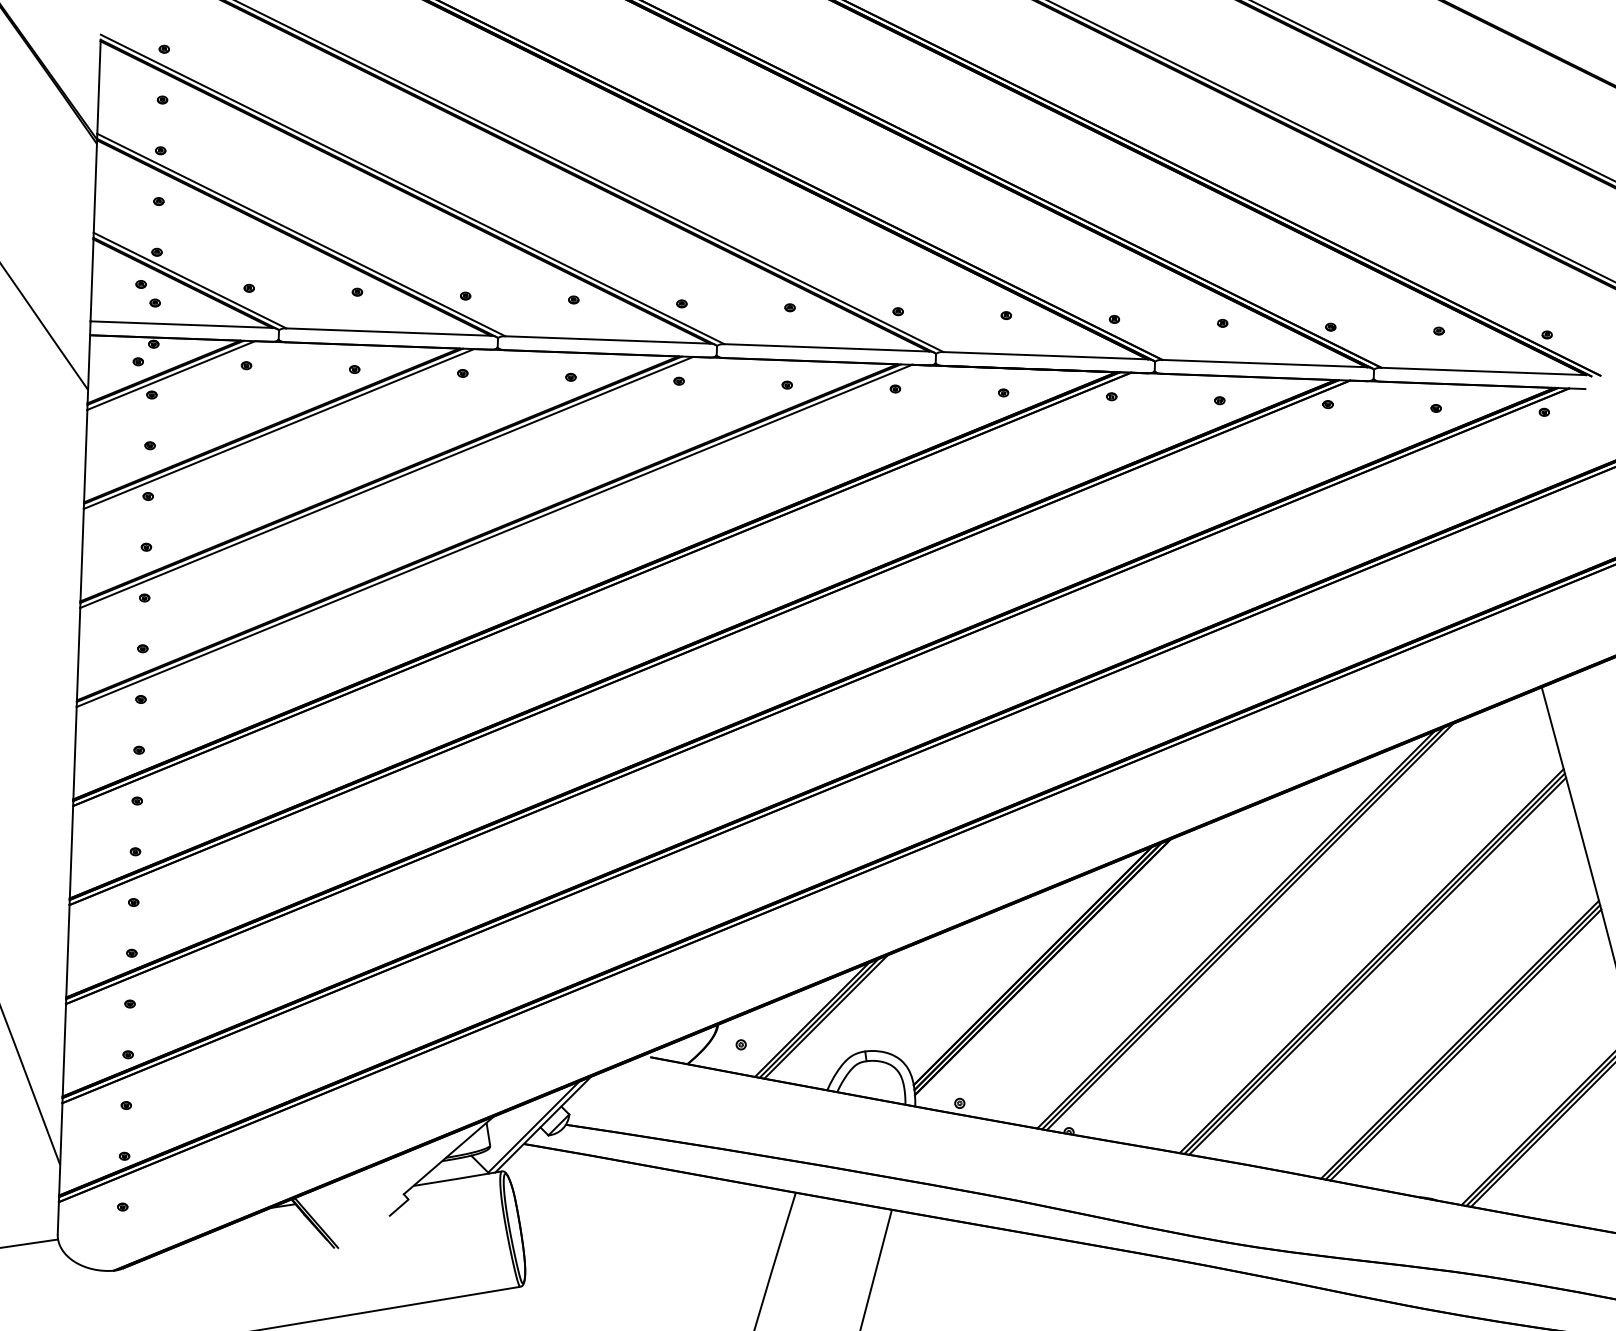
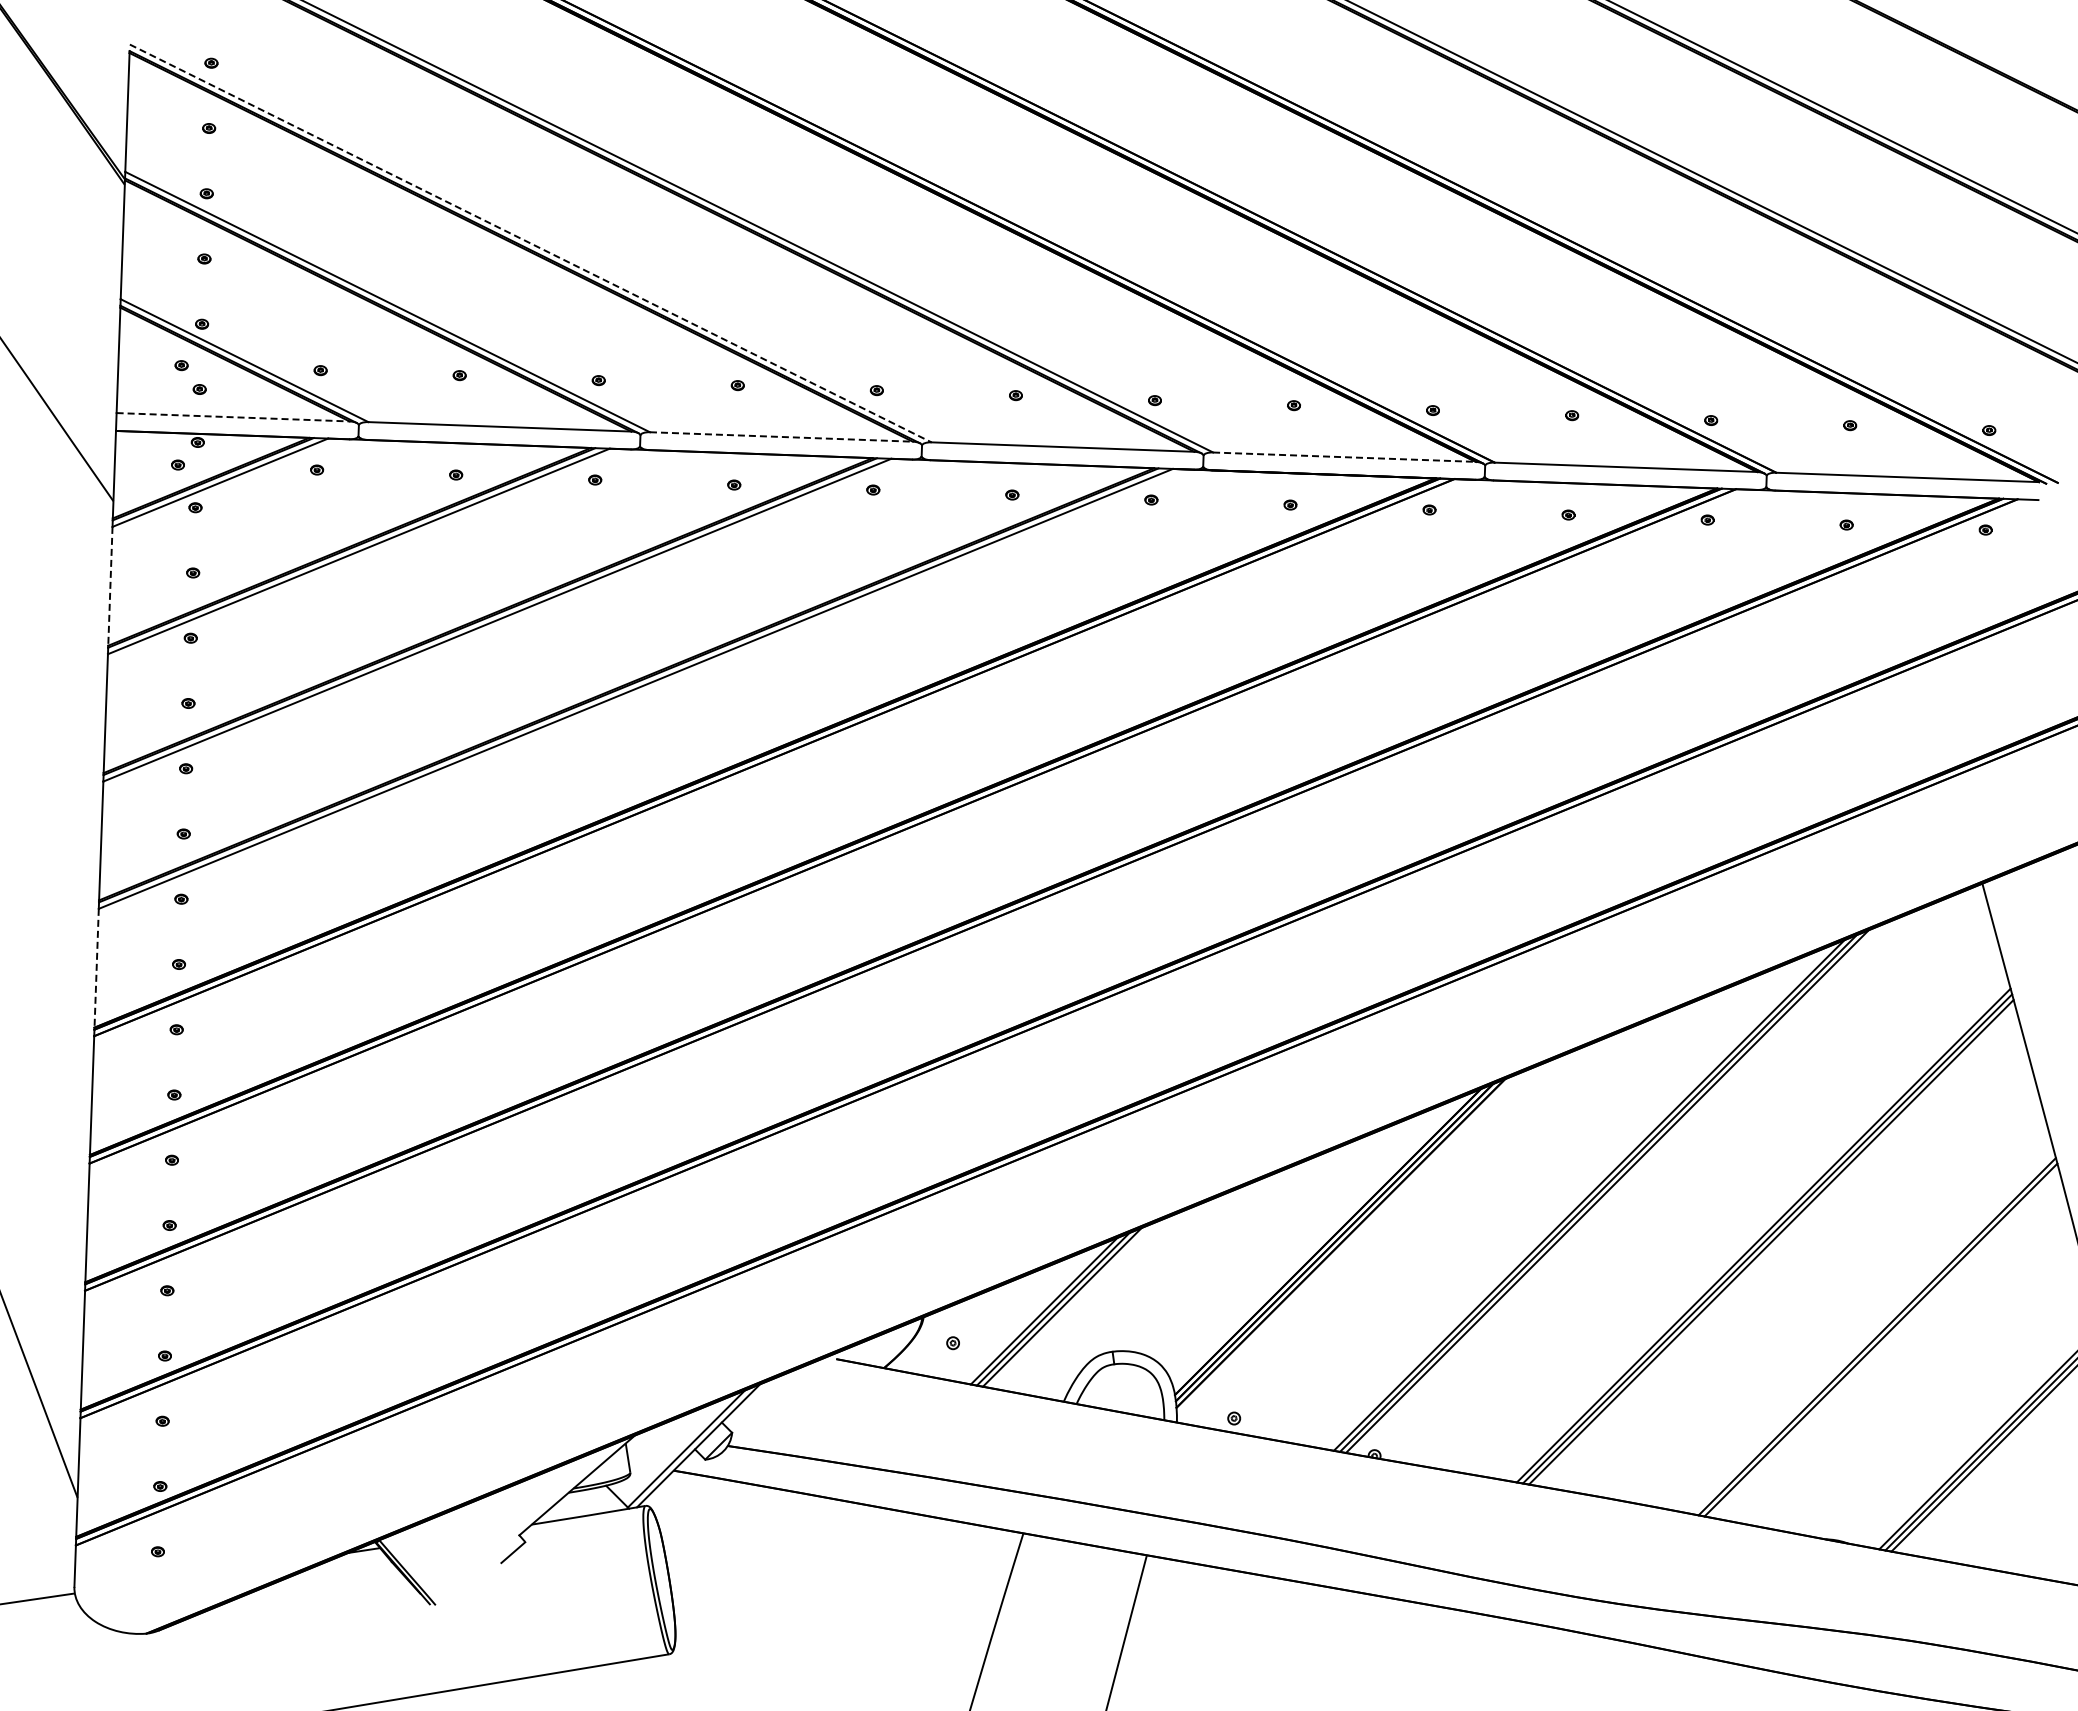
line: (413, 189) -> (531, 243), solid -> dashed
line: (181, 324) -> (233, 417), solid -> dashed
line: (607, 339) -> (781, 436), solid -> dashed
line: (1045, 355) -> (1344, 457), solid -> dashed
line: (85, 456) -> (110, 586), solid -> dashed
line: (74, 753) -> (96, 968), solid -> dashed
line: (1465, 1045) -> (1884, 1343), removed

